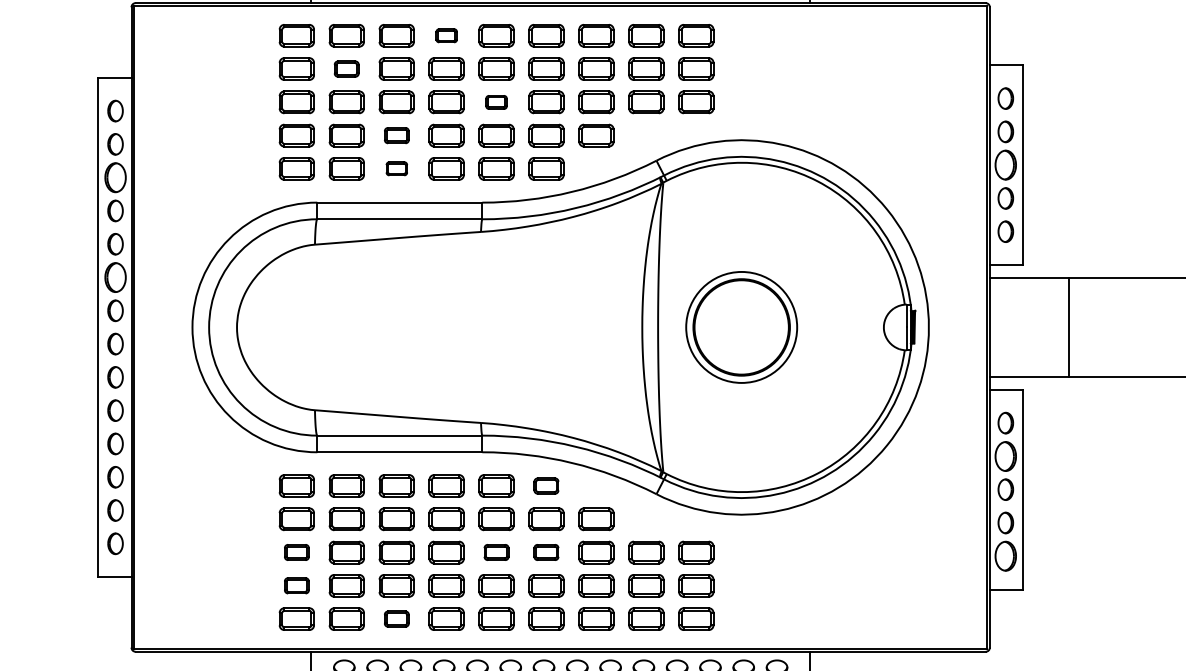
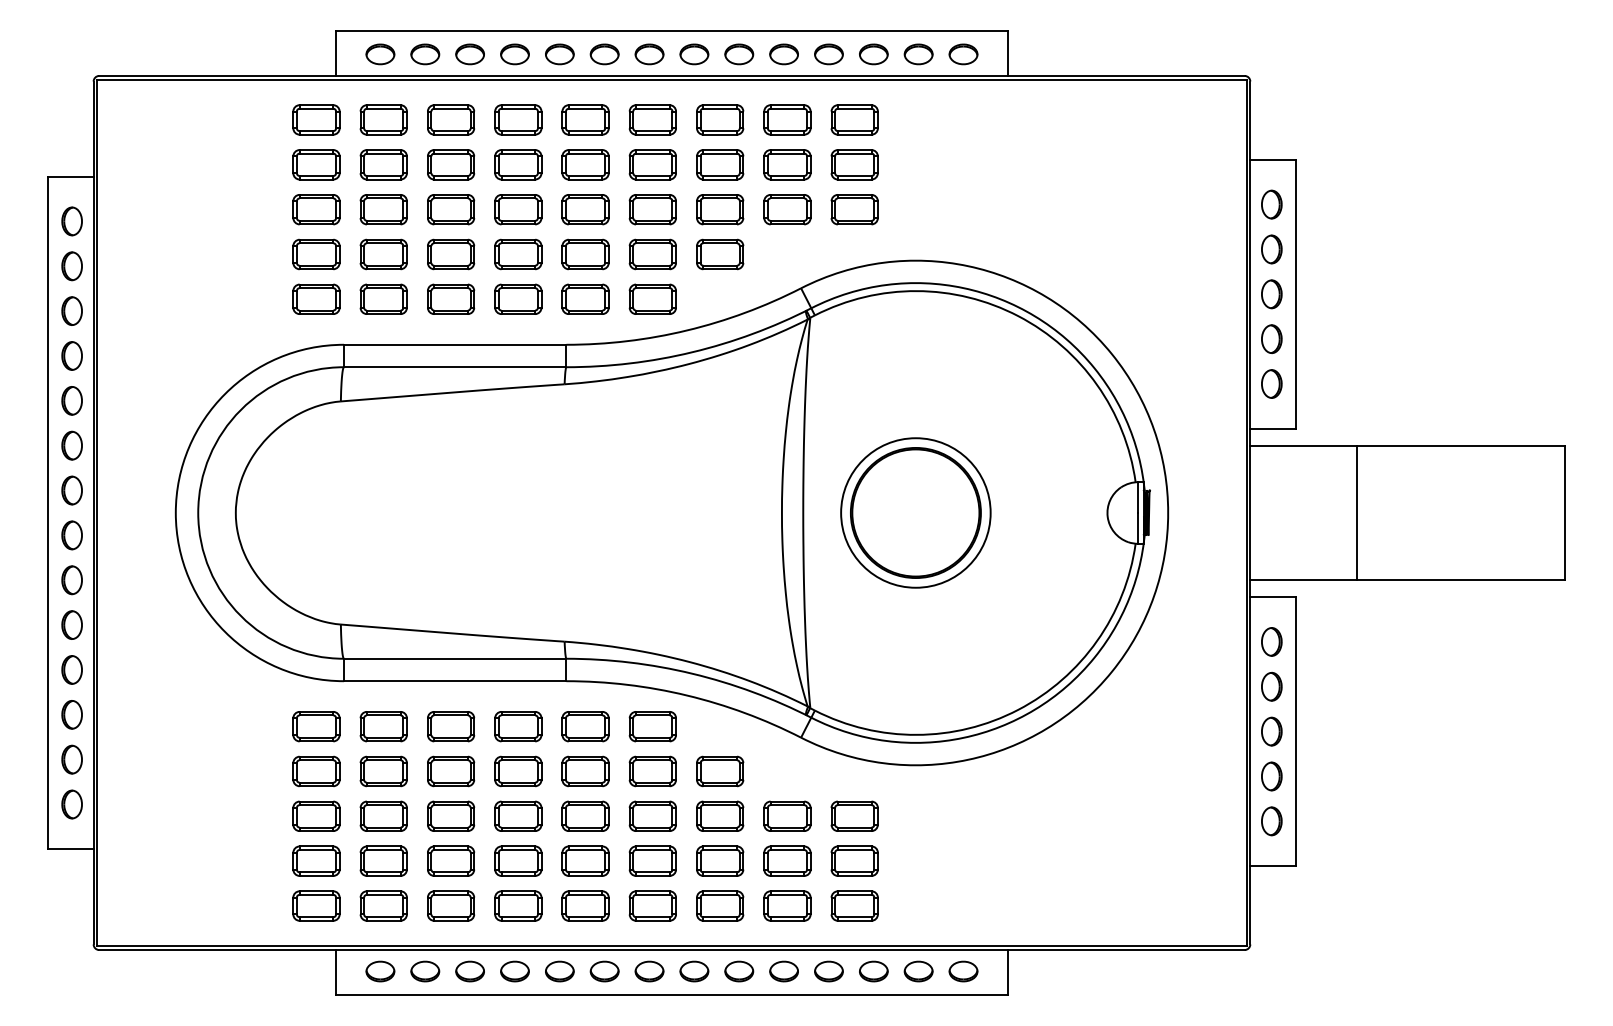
part: (446, 35) -> (518, 119), size x1.67
part: (346, 68) -> (383, 164), size x1.43
part: (496, 102) -> (585, 209), size x1.67
part: (397, 135) -> (451, 254), size x1.43
part: (1005, 165) -> (1271, 294), size x0.71
part: (397, 168) -> (451, 298), size x1.67
part: (115, 177) -> (71, 310), size x0.71
part: (115, 277) -> (71, 445), size x0.71
part: (1005, 456) -> (1271, 686), size x0.71
part: (546, 485) -> (652, 726), size x1.43
part: (296, 551) -> (316, 815), size x1.43
part: (496, 551) -> (585, 815), size x1.43
part: (546, 551) -> (652, 815), size x1.43
part: (1005, 556) -> (1271, 821), size x0.71
part: (296, 585) -> (316, 860), size x1.43
part: (397, 618) -> (451, 905), size x1.43

